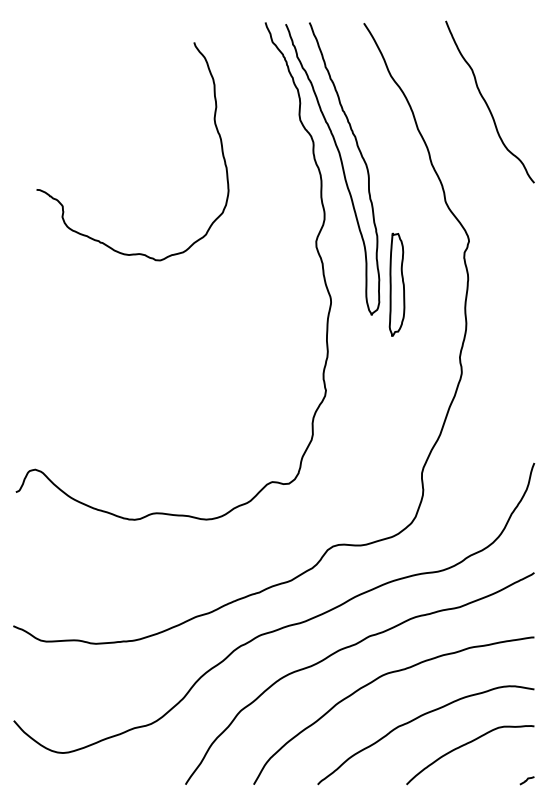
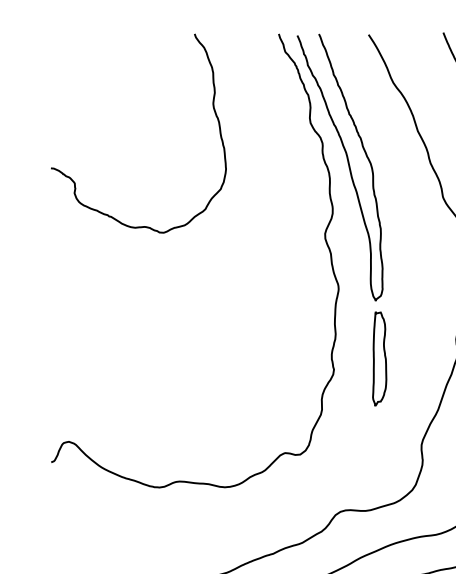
curve: (214, 125) -> (213, 109), moved
part: (396, 284) -> (379, 358), moved

